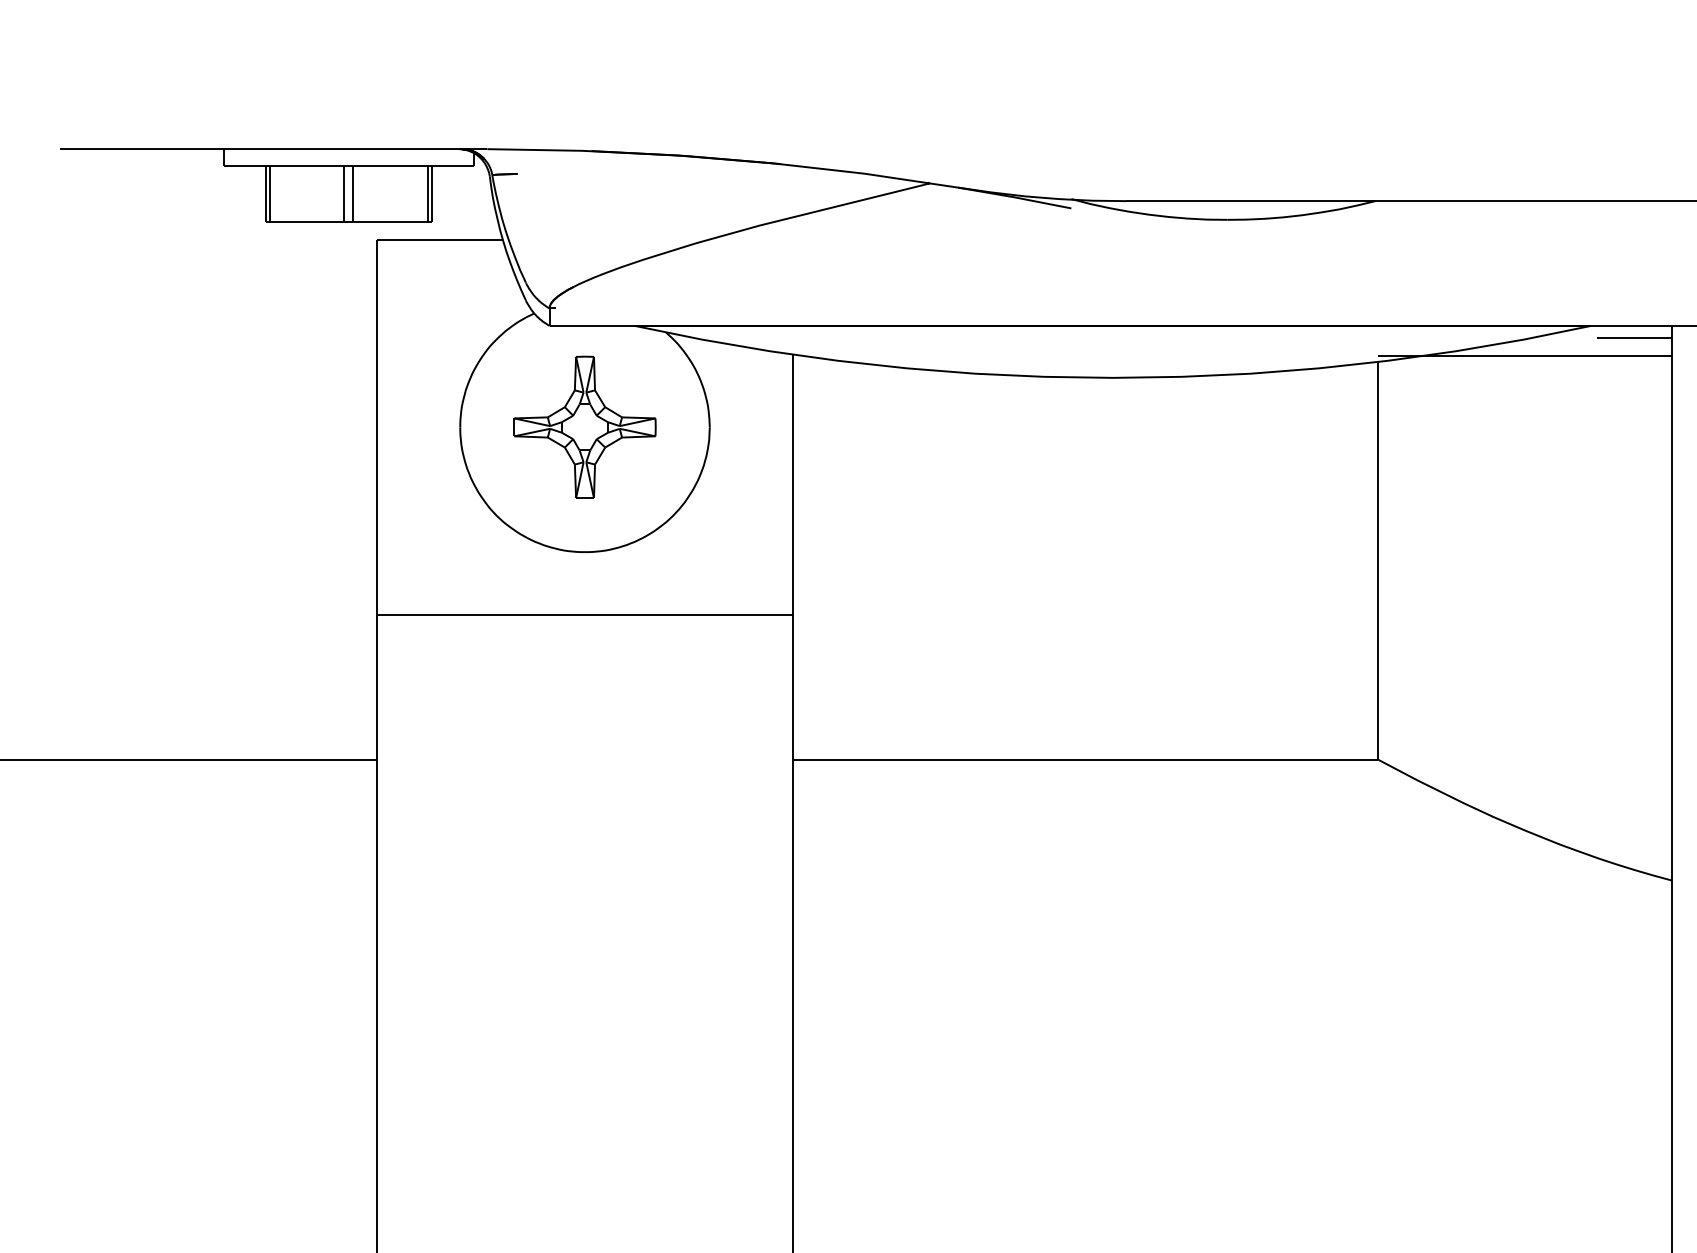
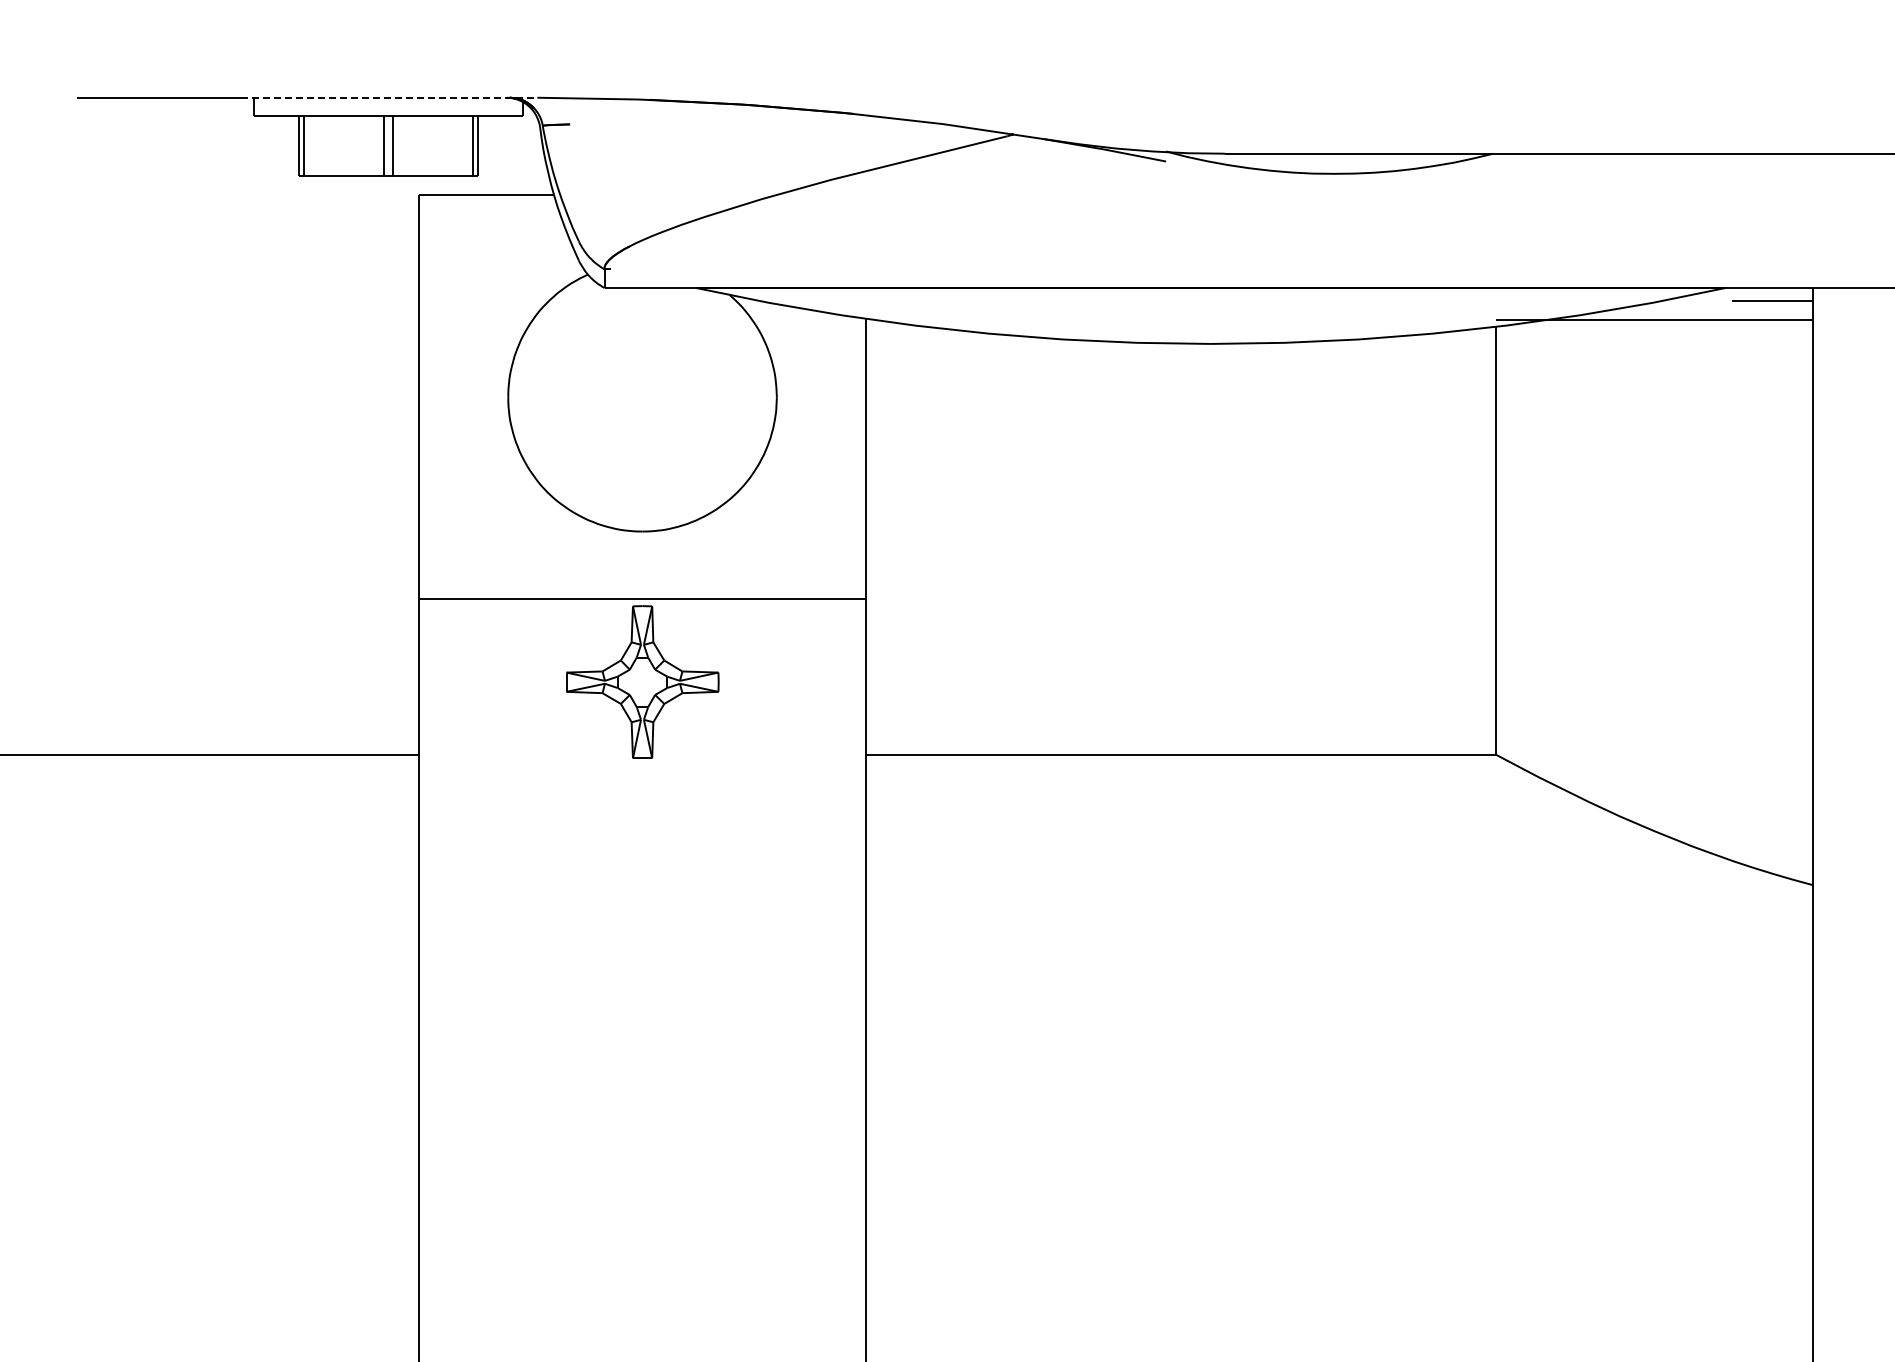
line: (349, 148) -> (389, 97), solid -> dashed
part: (584, 426) -> (642, 681), moved

